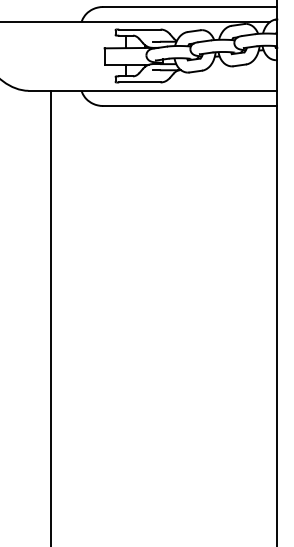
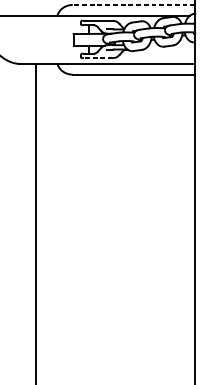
line: (189, 7) -> (133, 5), solid -> dashed
line: (139, 82) -> (98, 58), solid -> dashed

